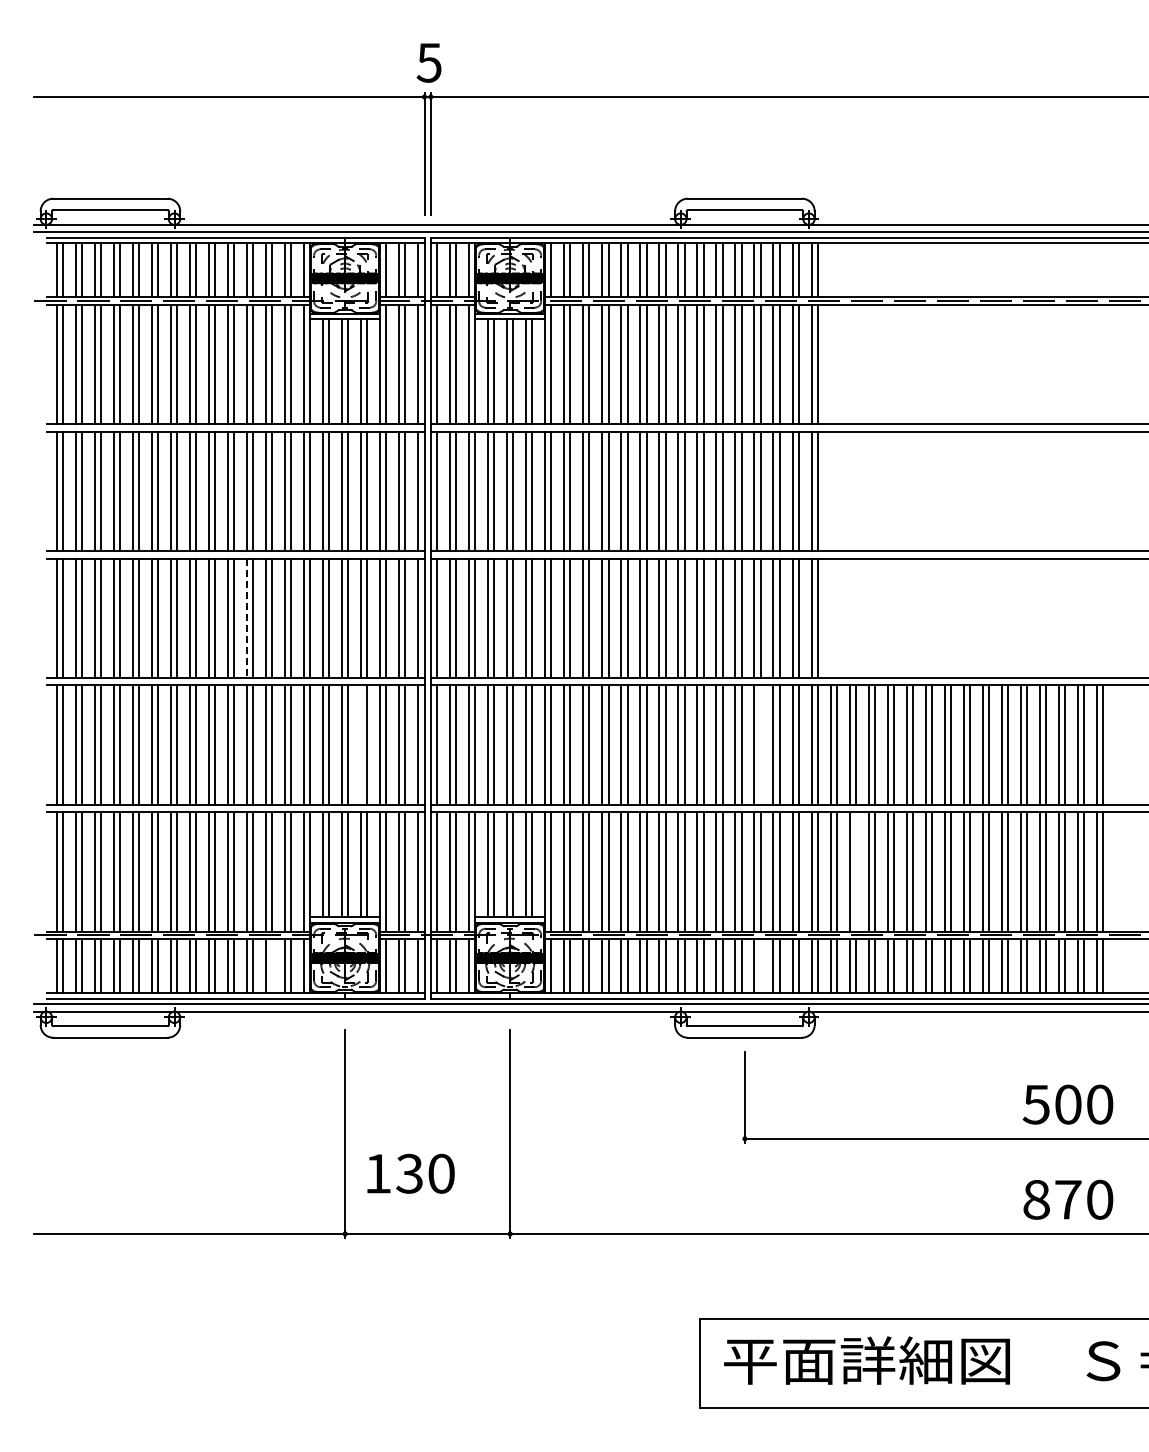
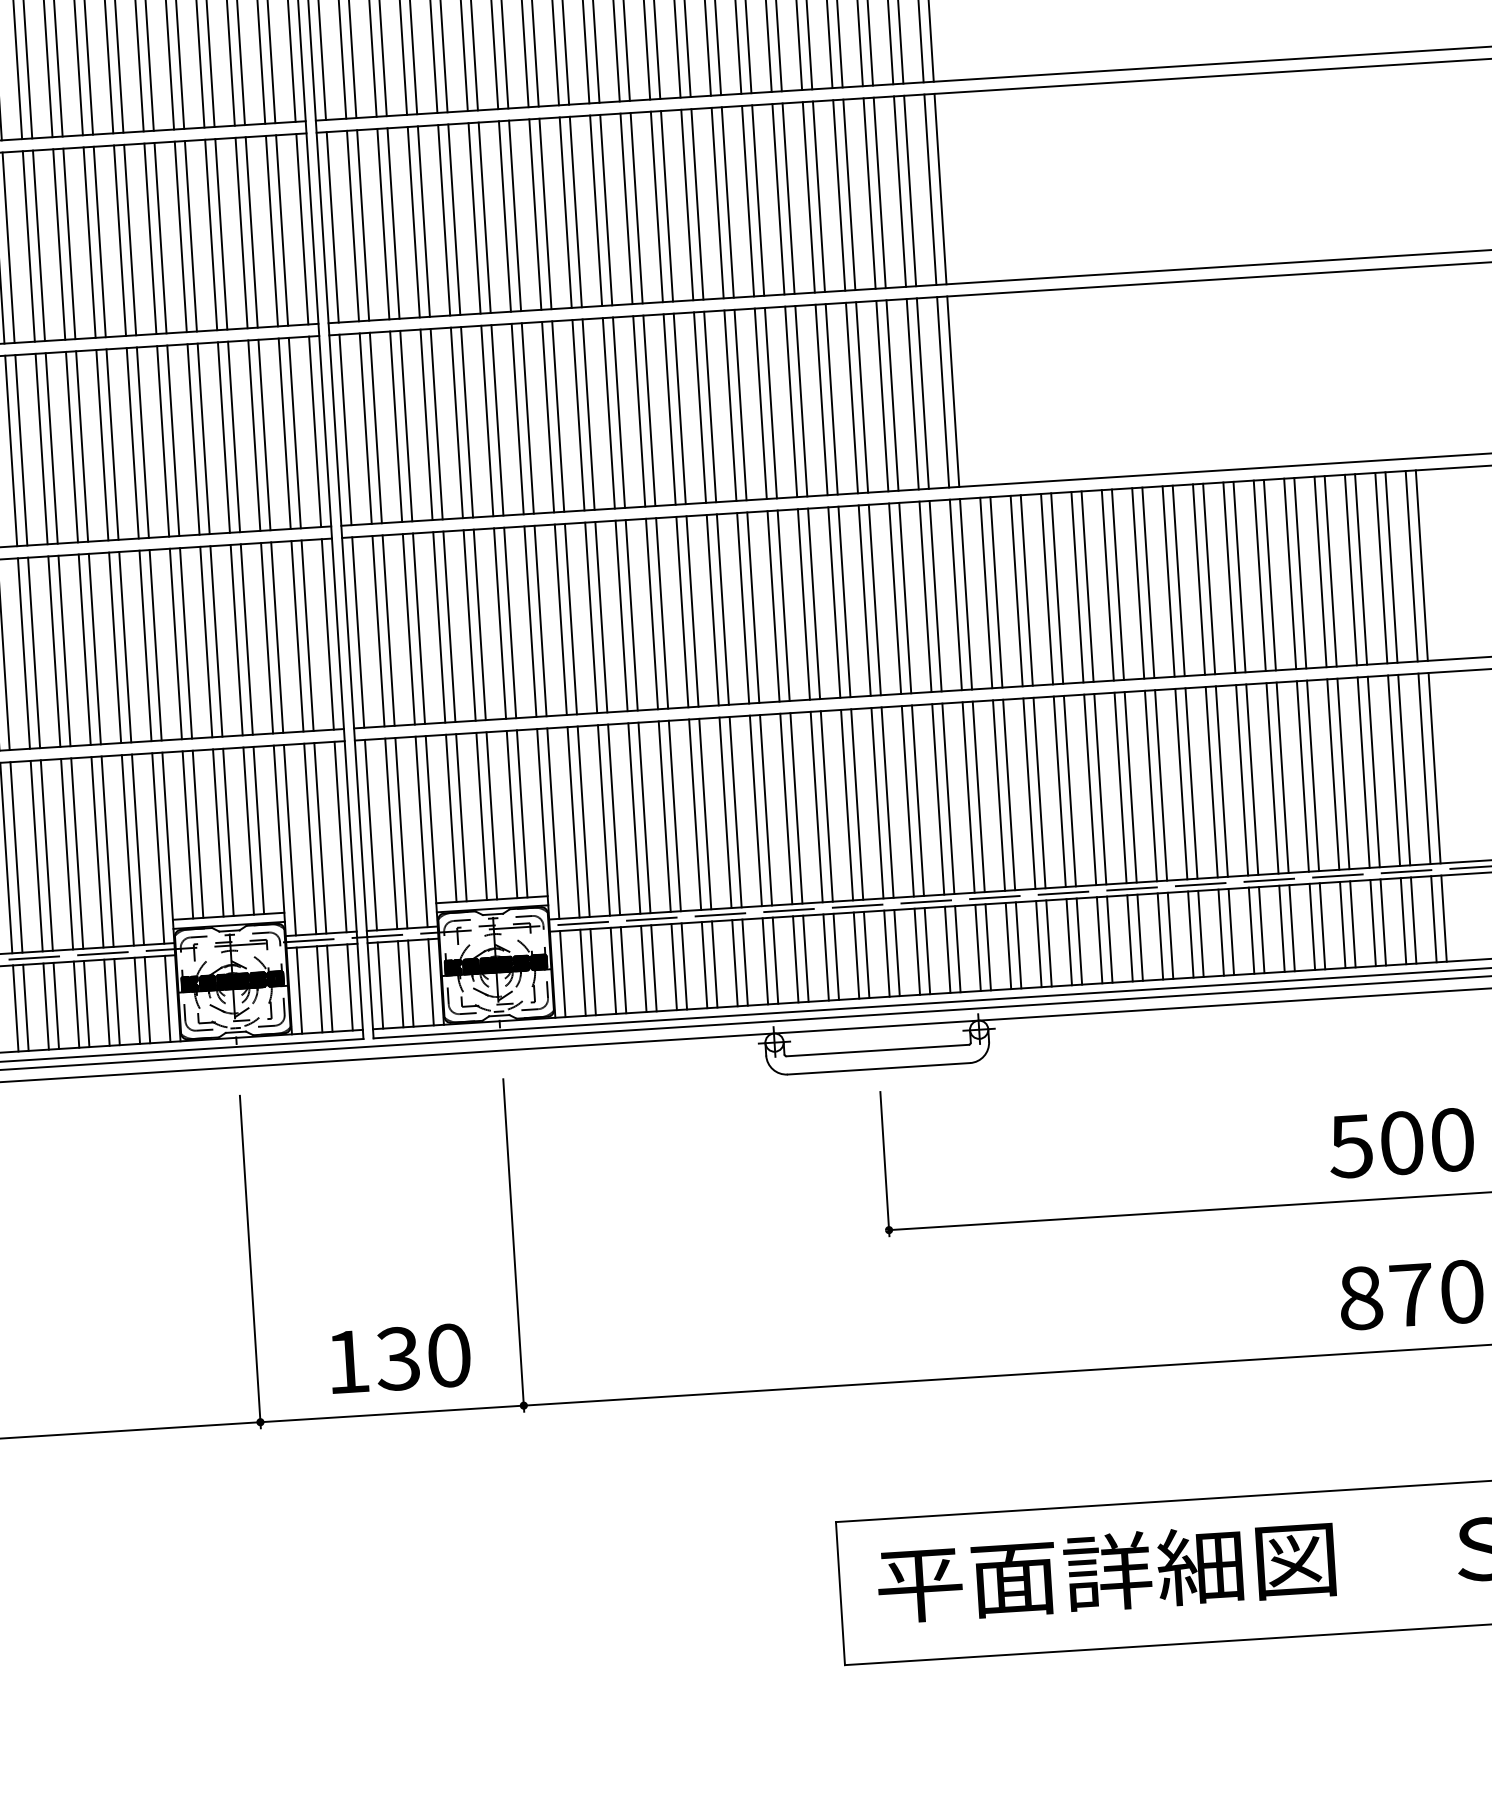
line: (246, 618) -> (41, 449), dashed -> solid
line: (361, 744) -> (237, 639), added
line: (760, 744) -> (874, 599), added
line: (855, 871) -> (1038, 792), added
line: (272, 966) -> (117, 1002), added
line: (760, 966) -> (896, 953), added
text: (410, 1173) -> (399, 1358), moved

